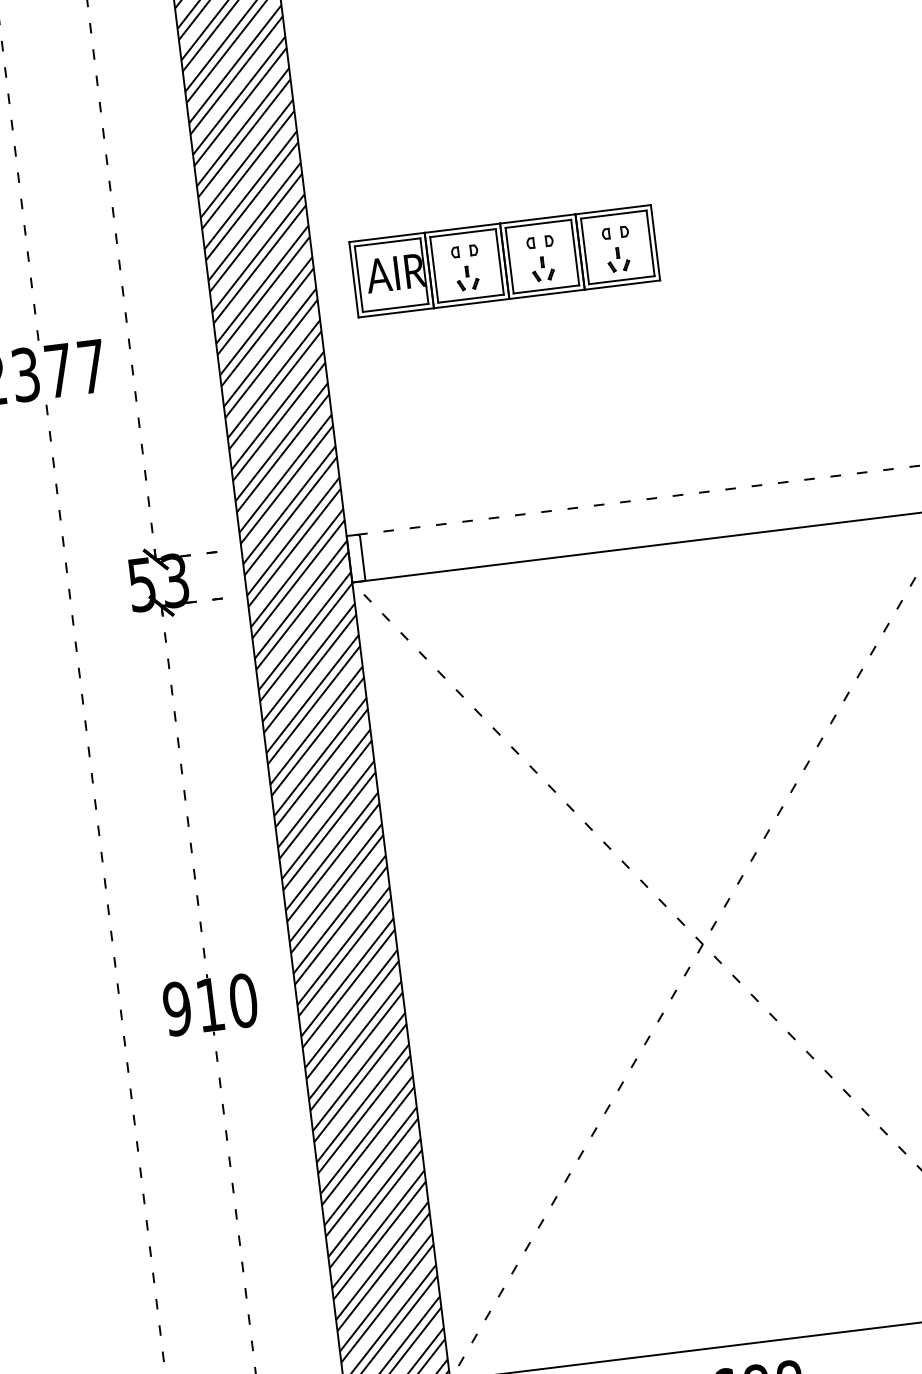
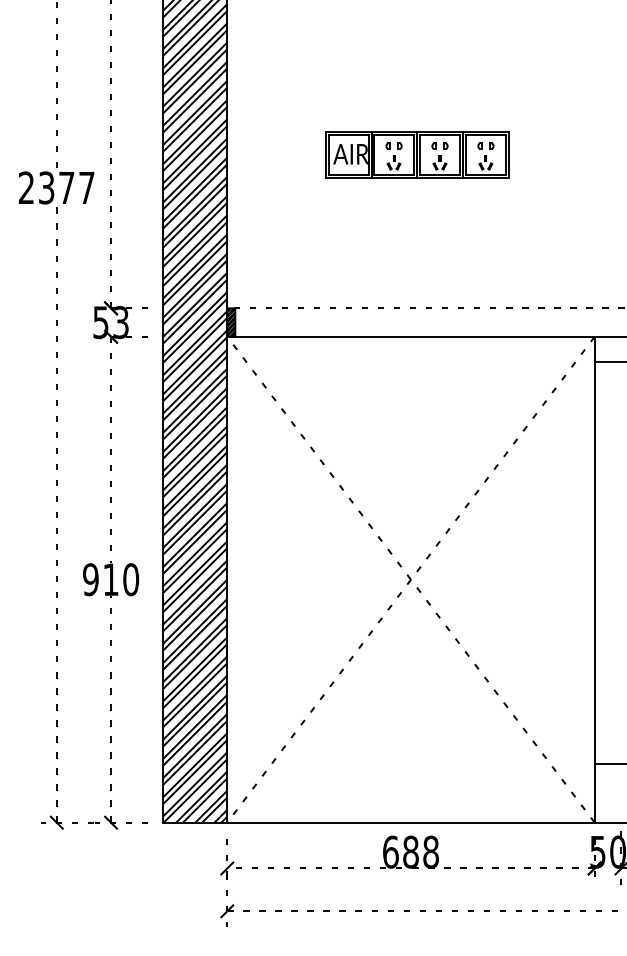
part: (504, 260) -> (417, 154), moved
hatch: (356, 558) -> (231, 322), added

